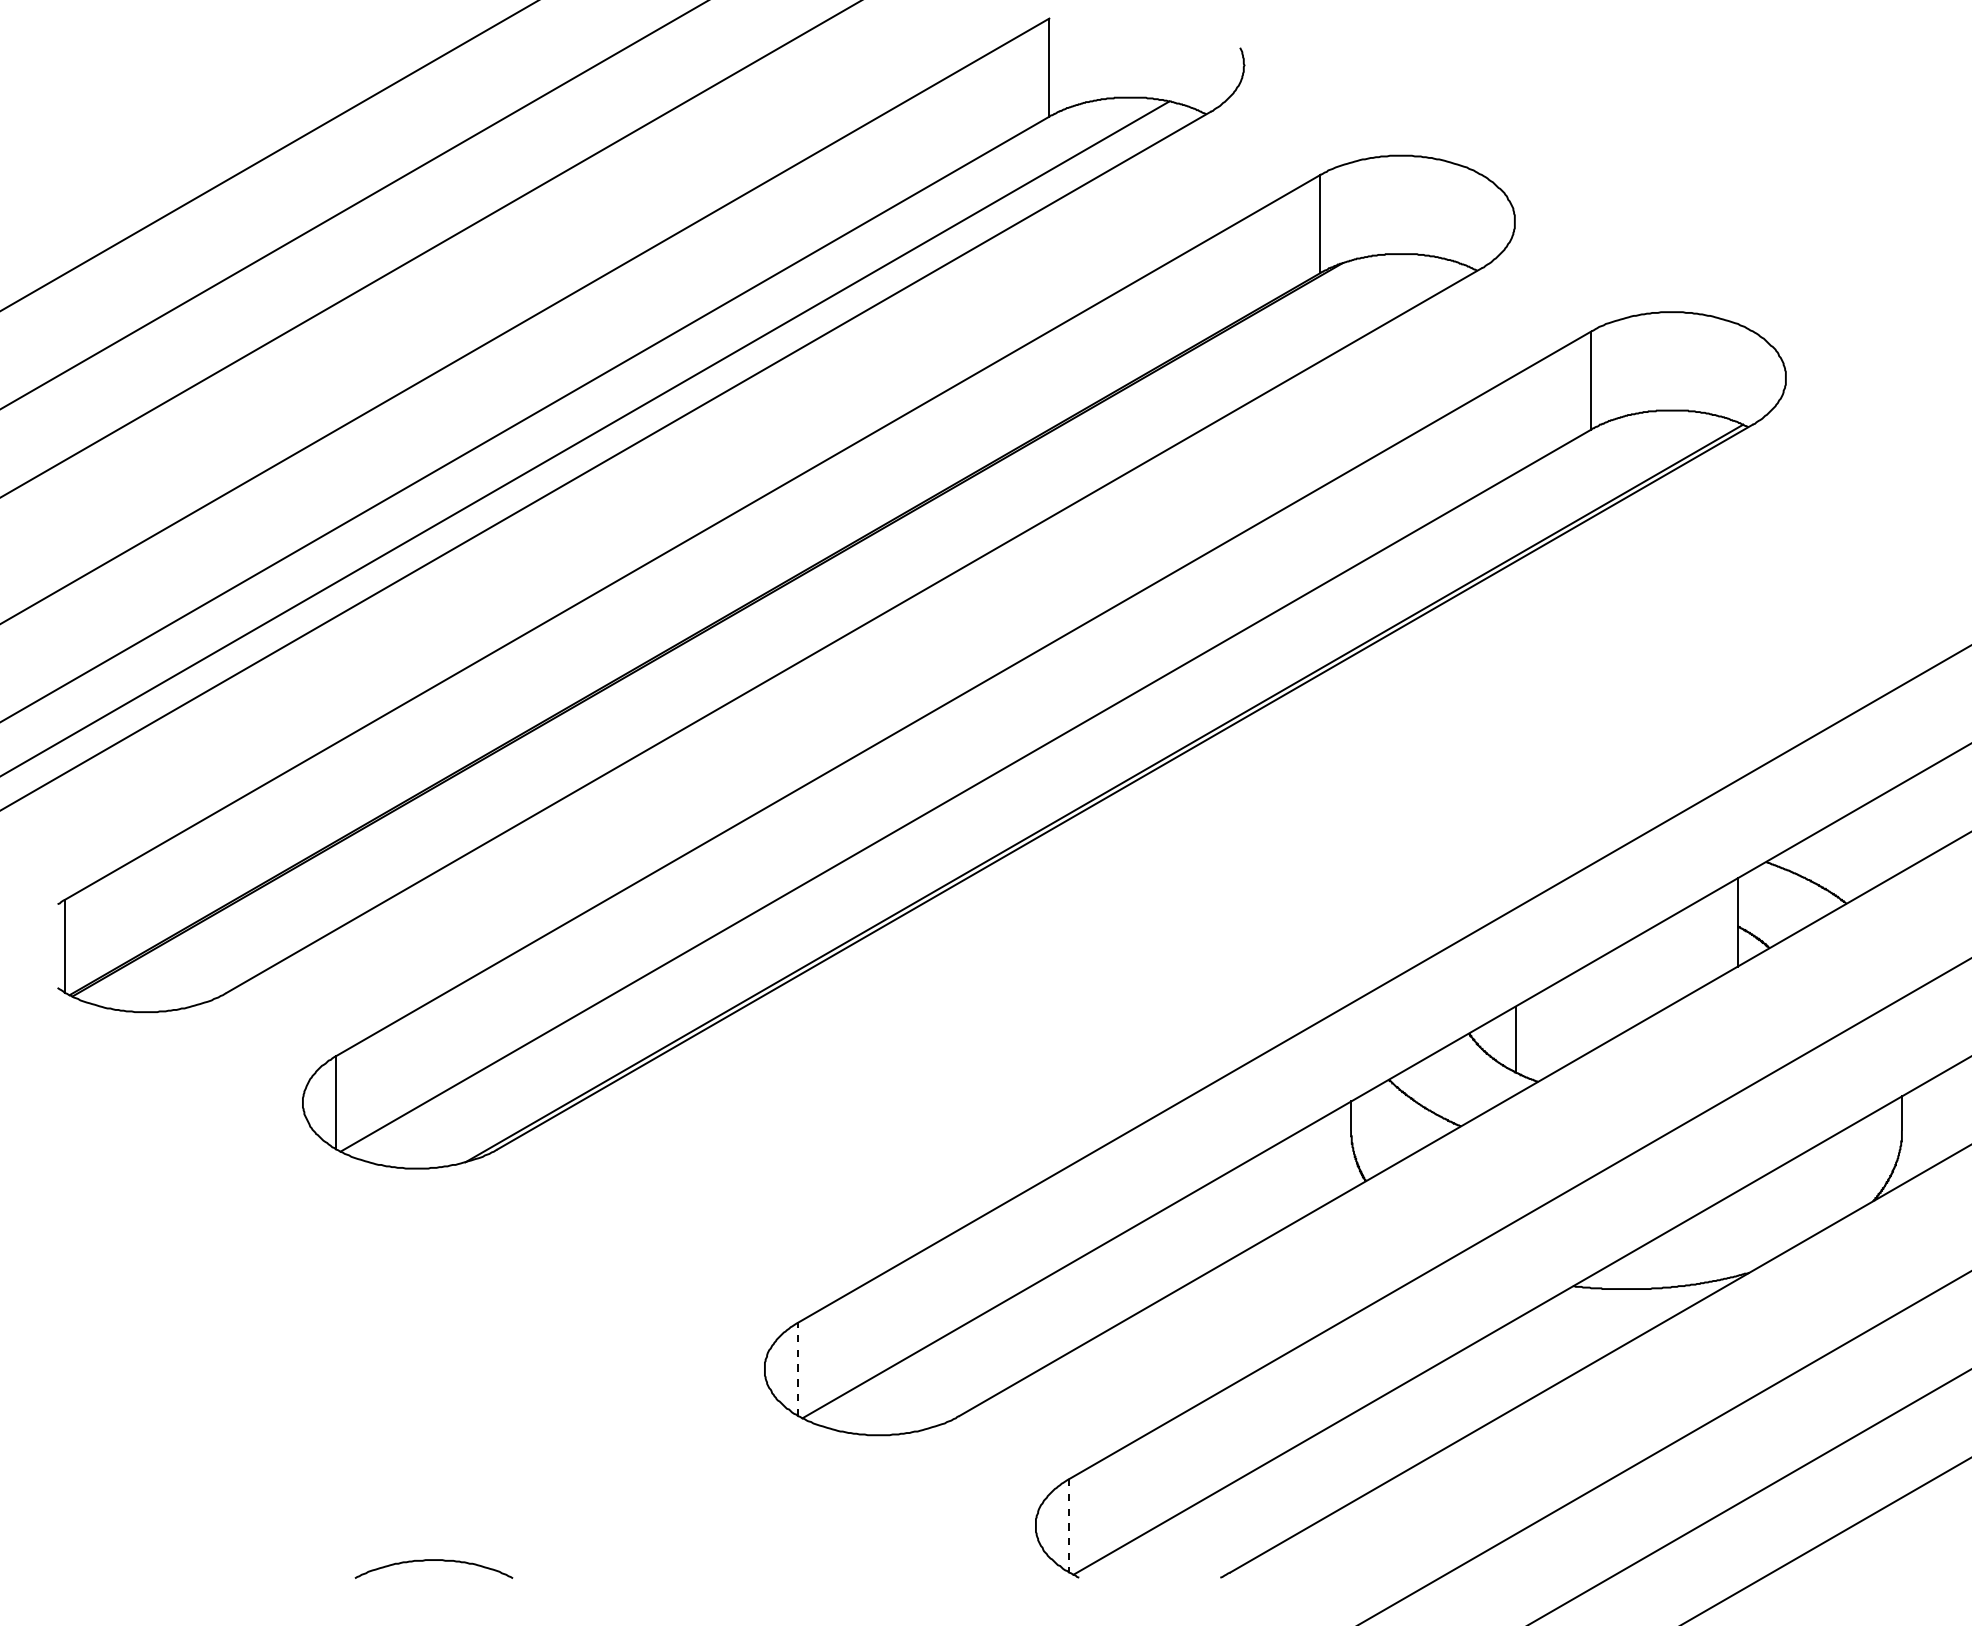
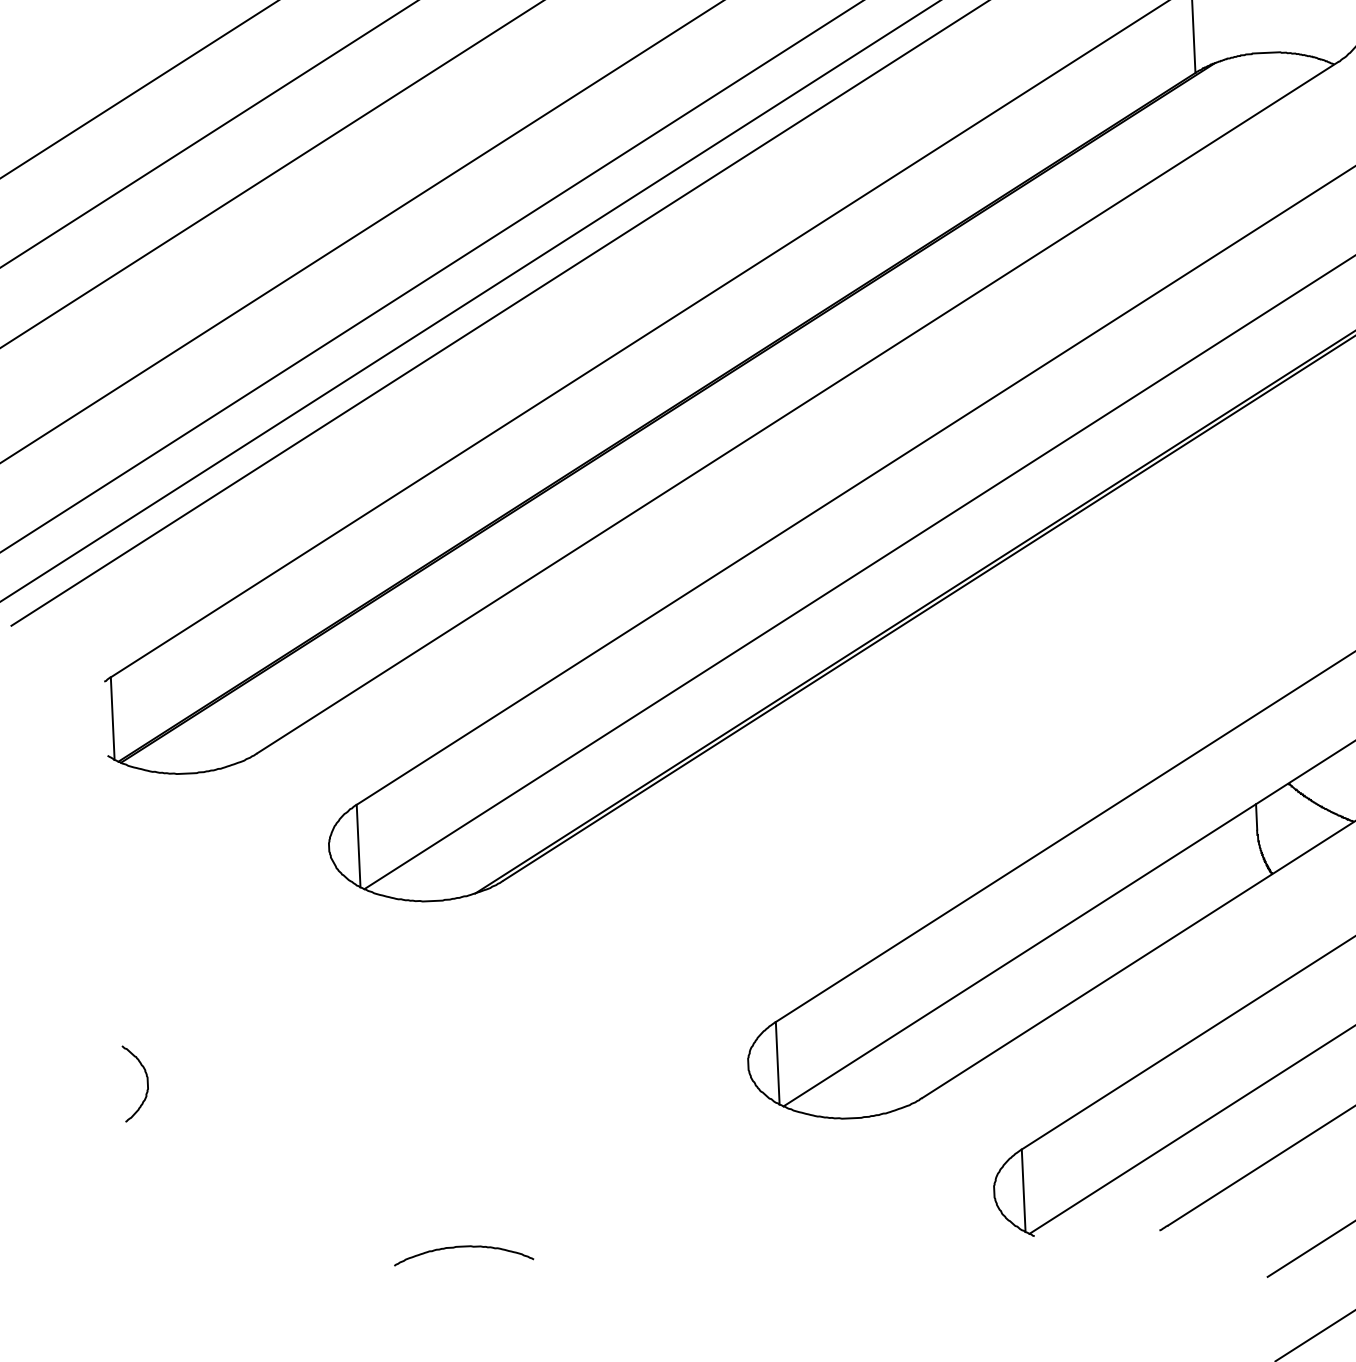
curve: (85, 1358) -> (147, 1082), added
line: (798, 1369) -> (778, 1063), dashed -> solid
line: (1069, 1525) -> (1023, 1190), dashed -> solid

